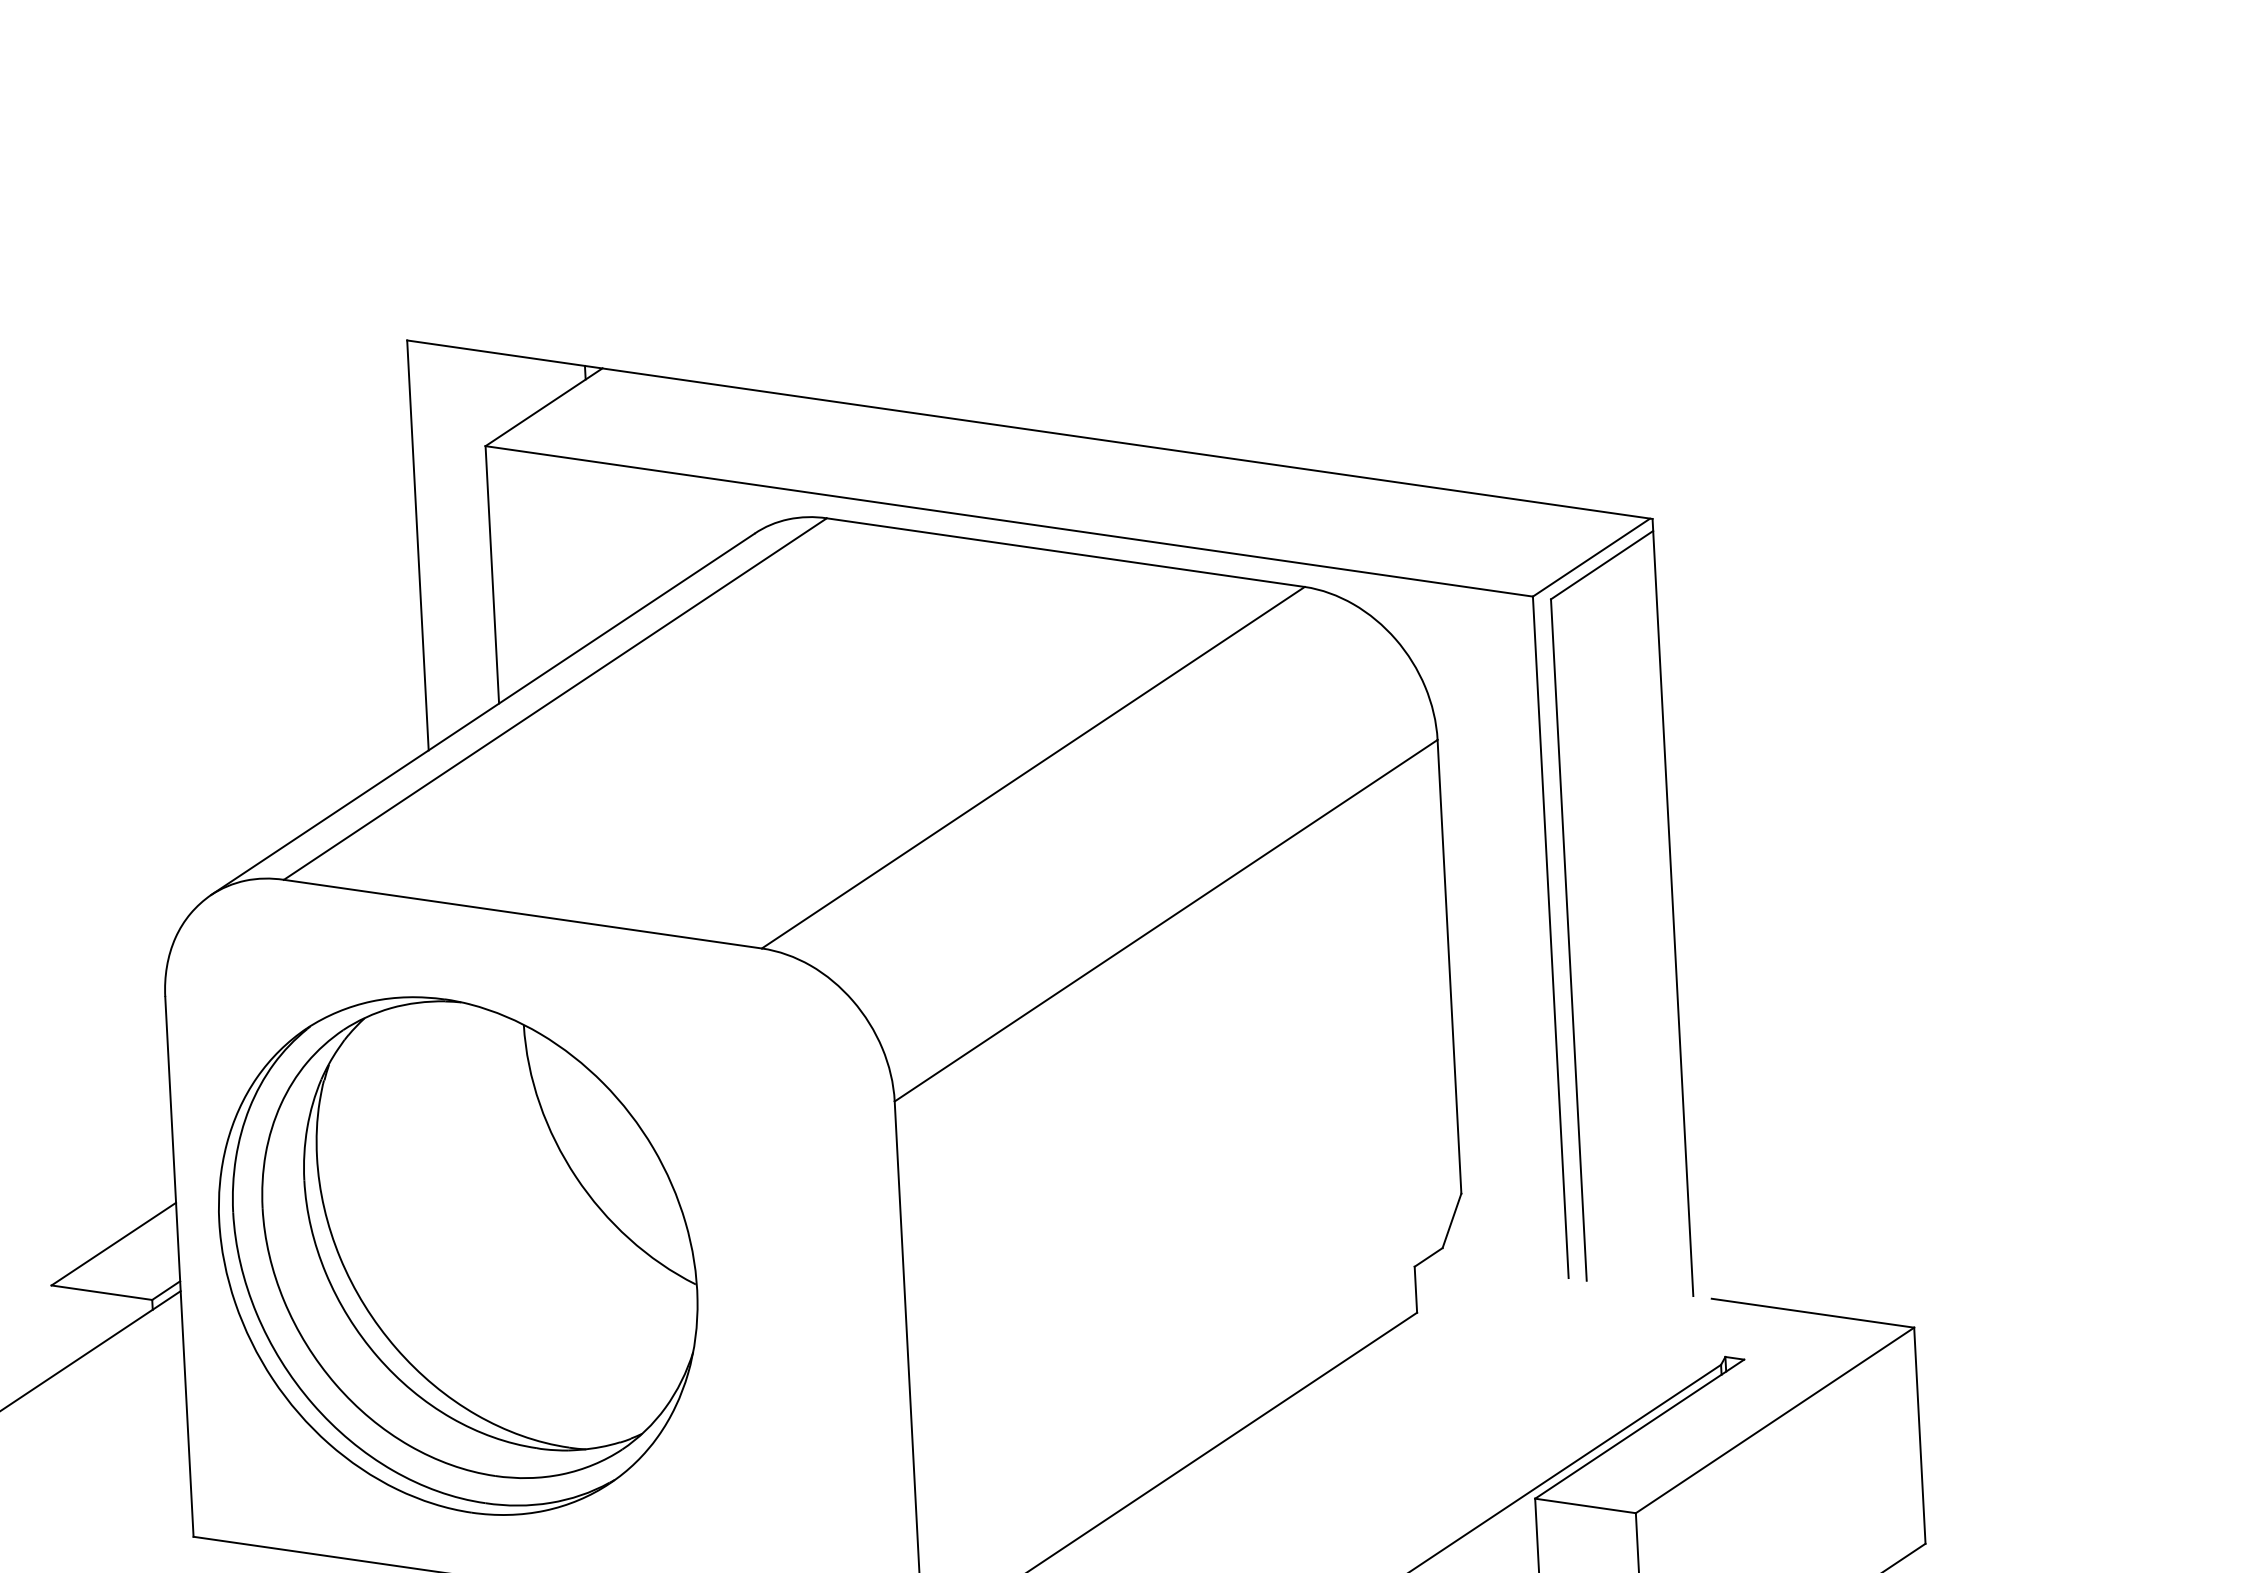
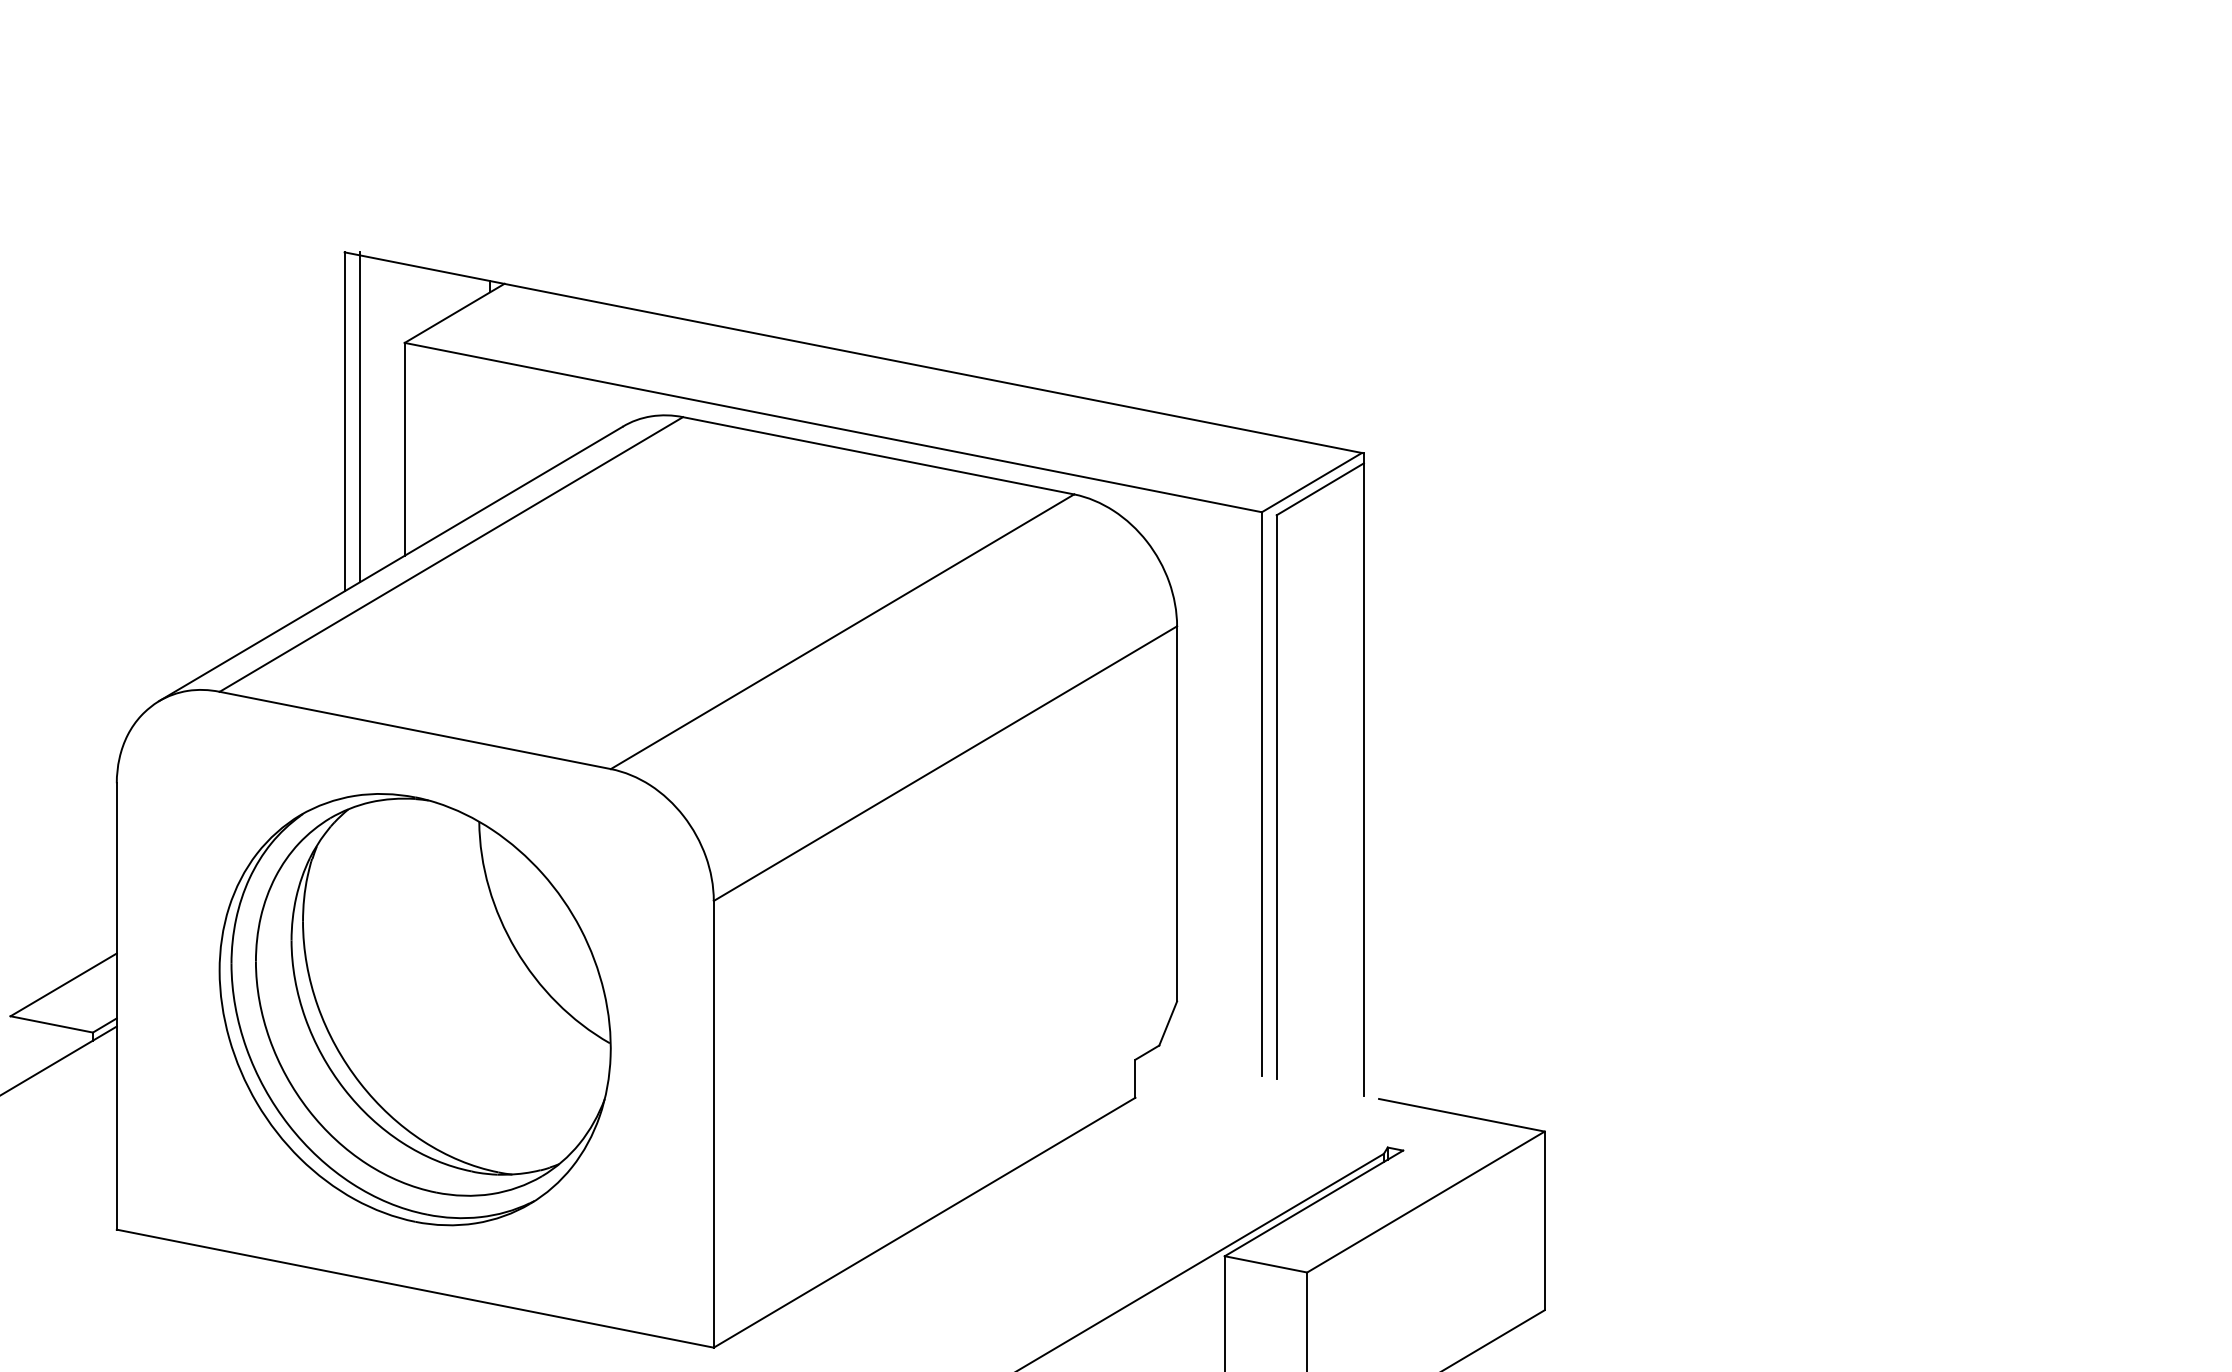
line: (435, 539) -> (359, 417), added
part: (457, 1255) -> (414, 1009), moved

